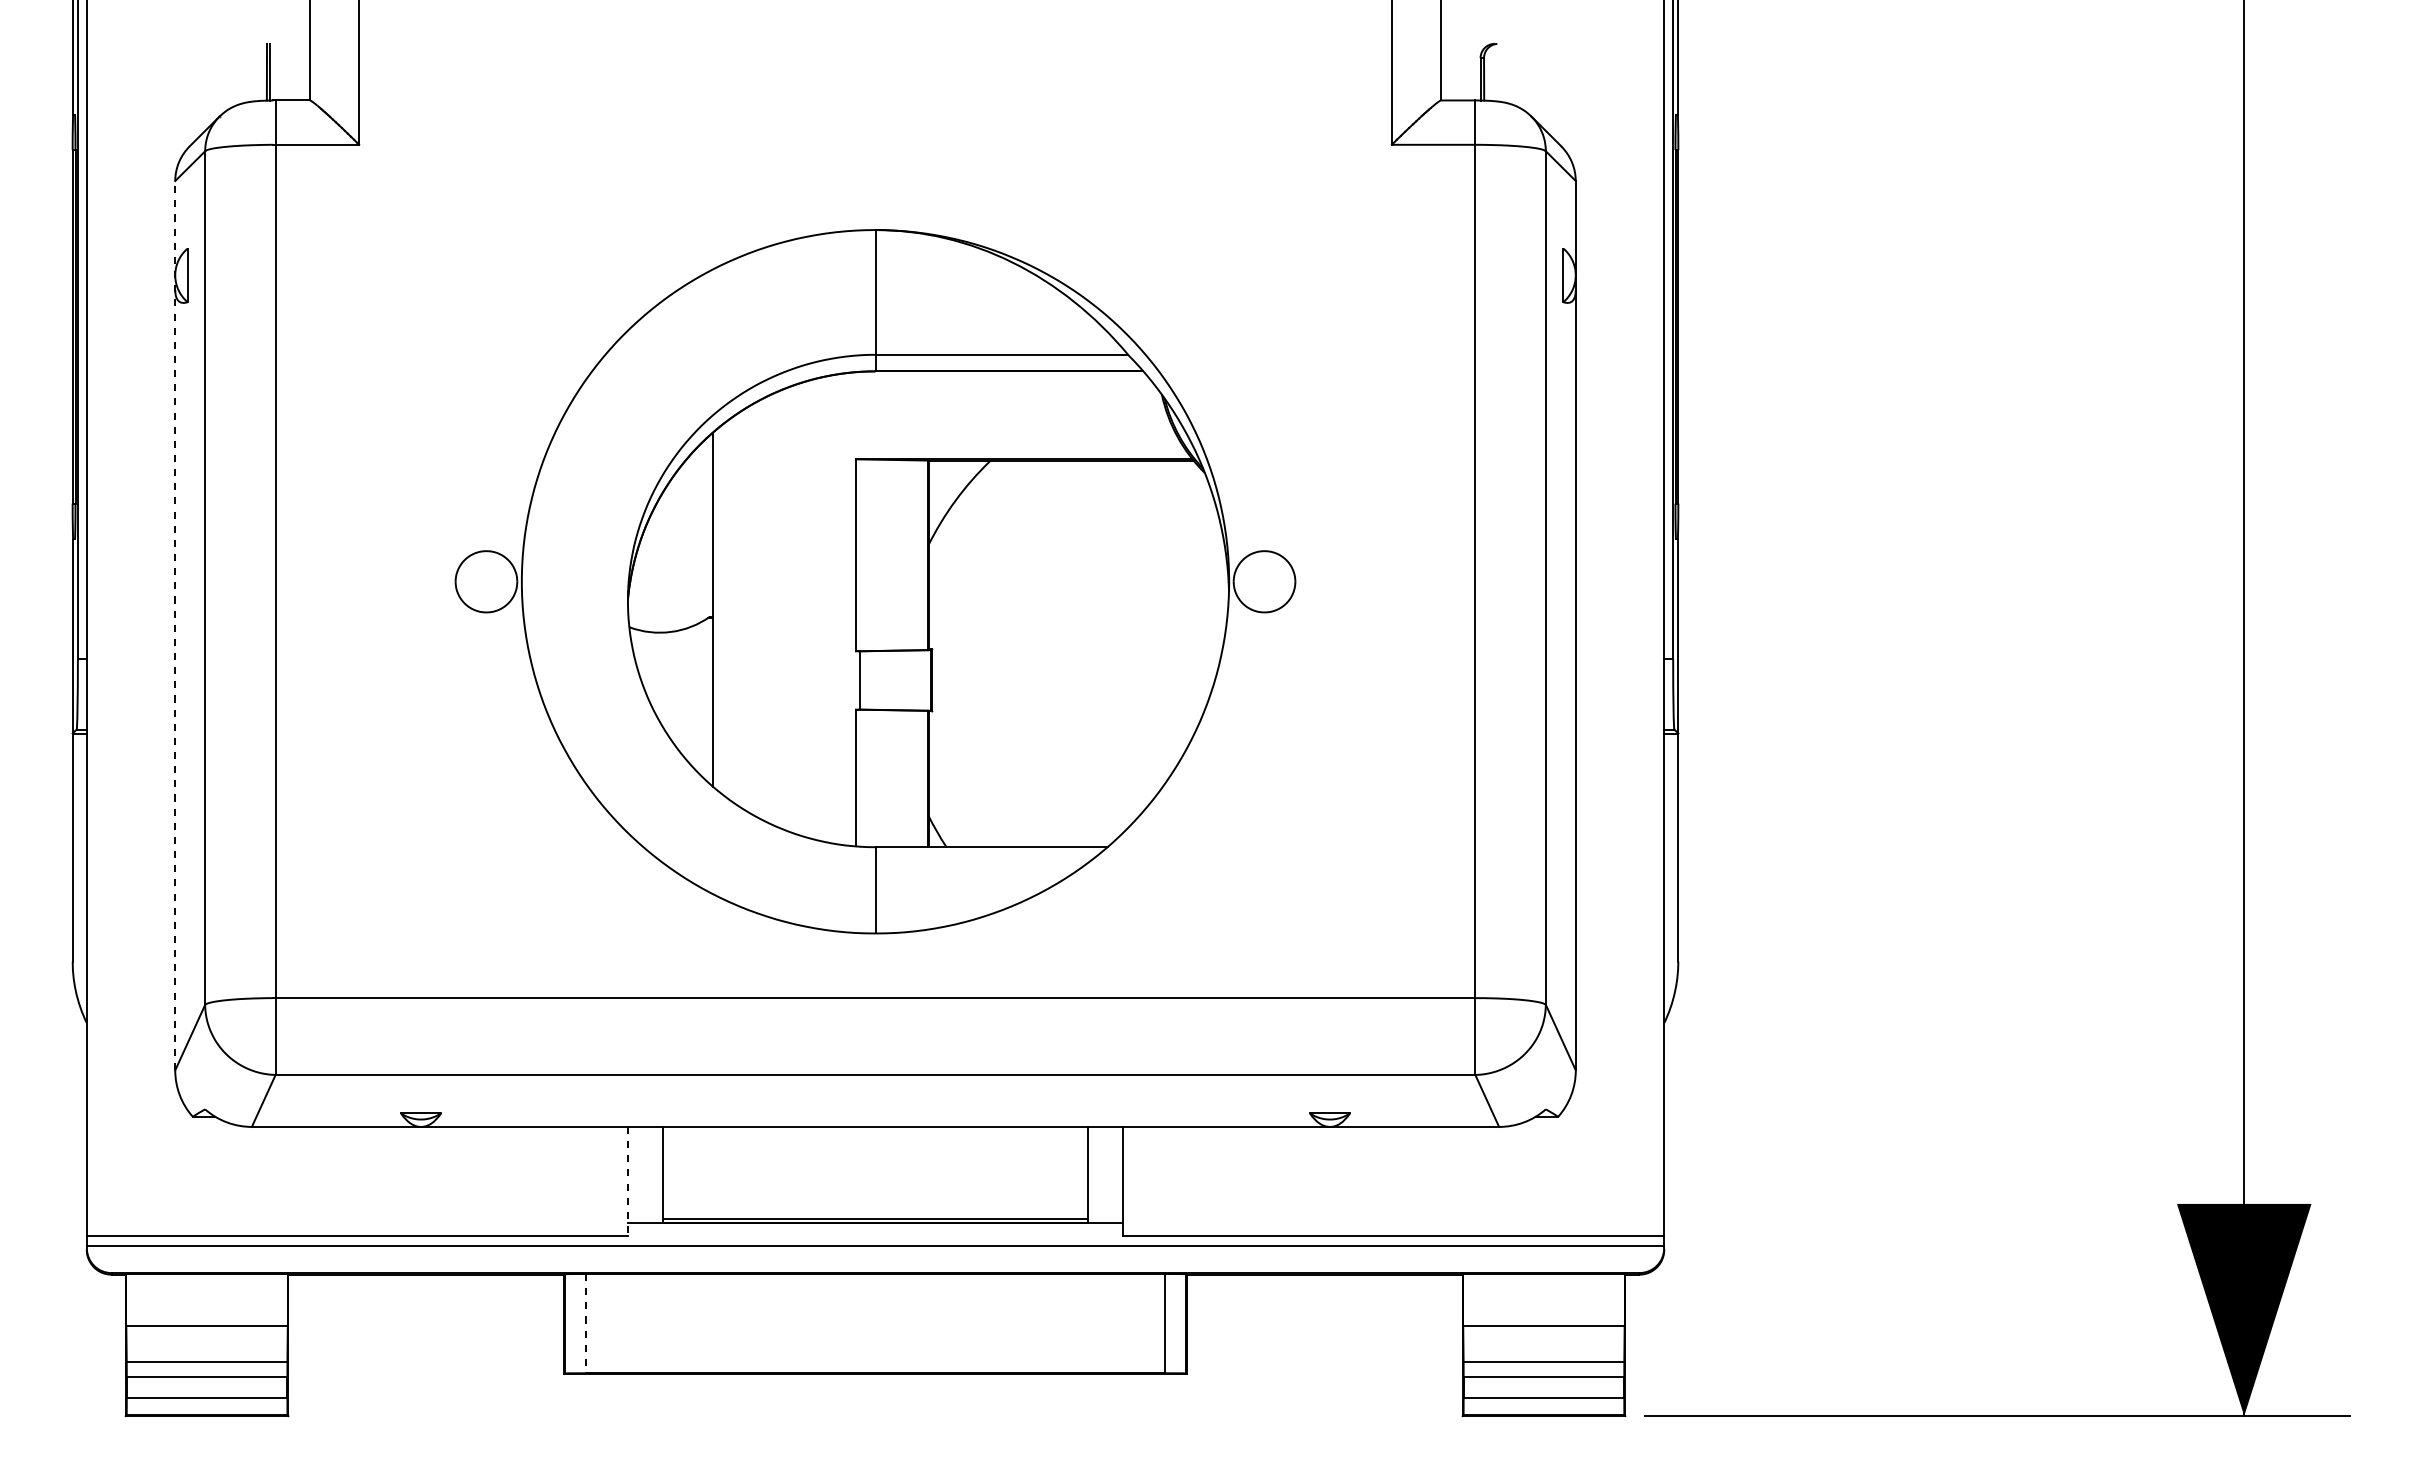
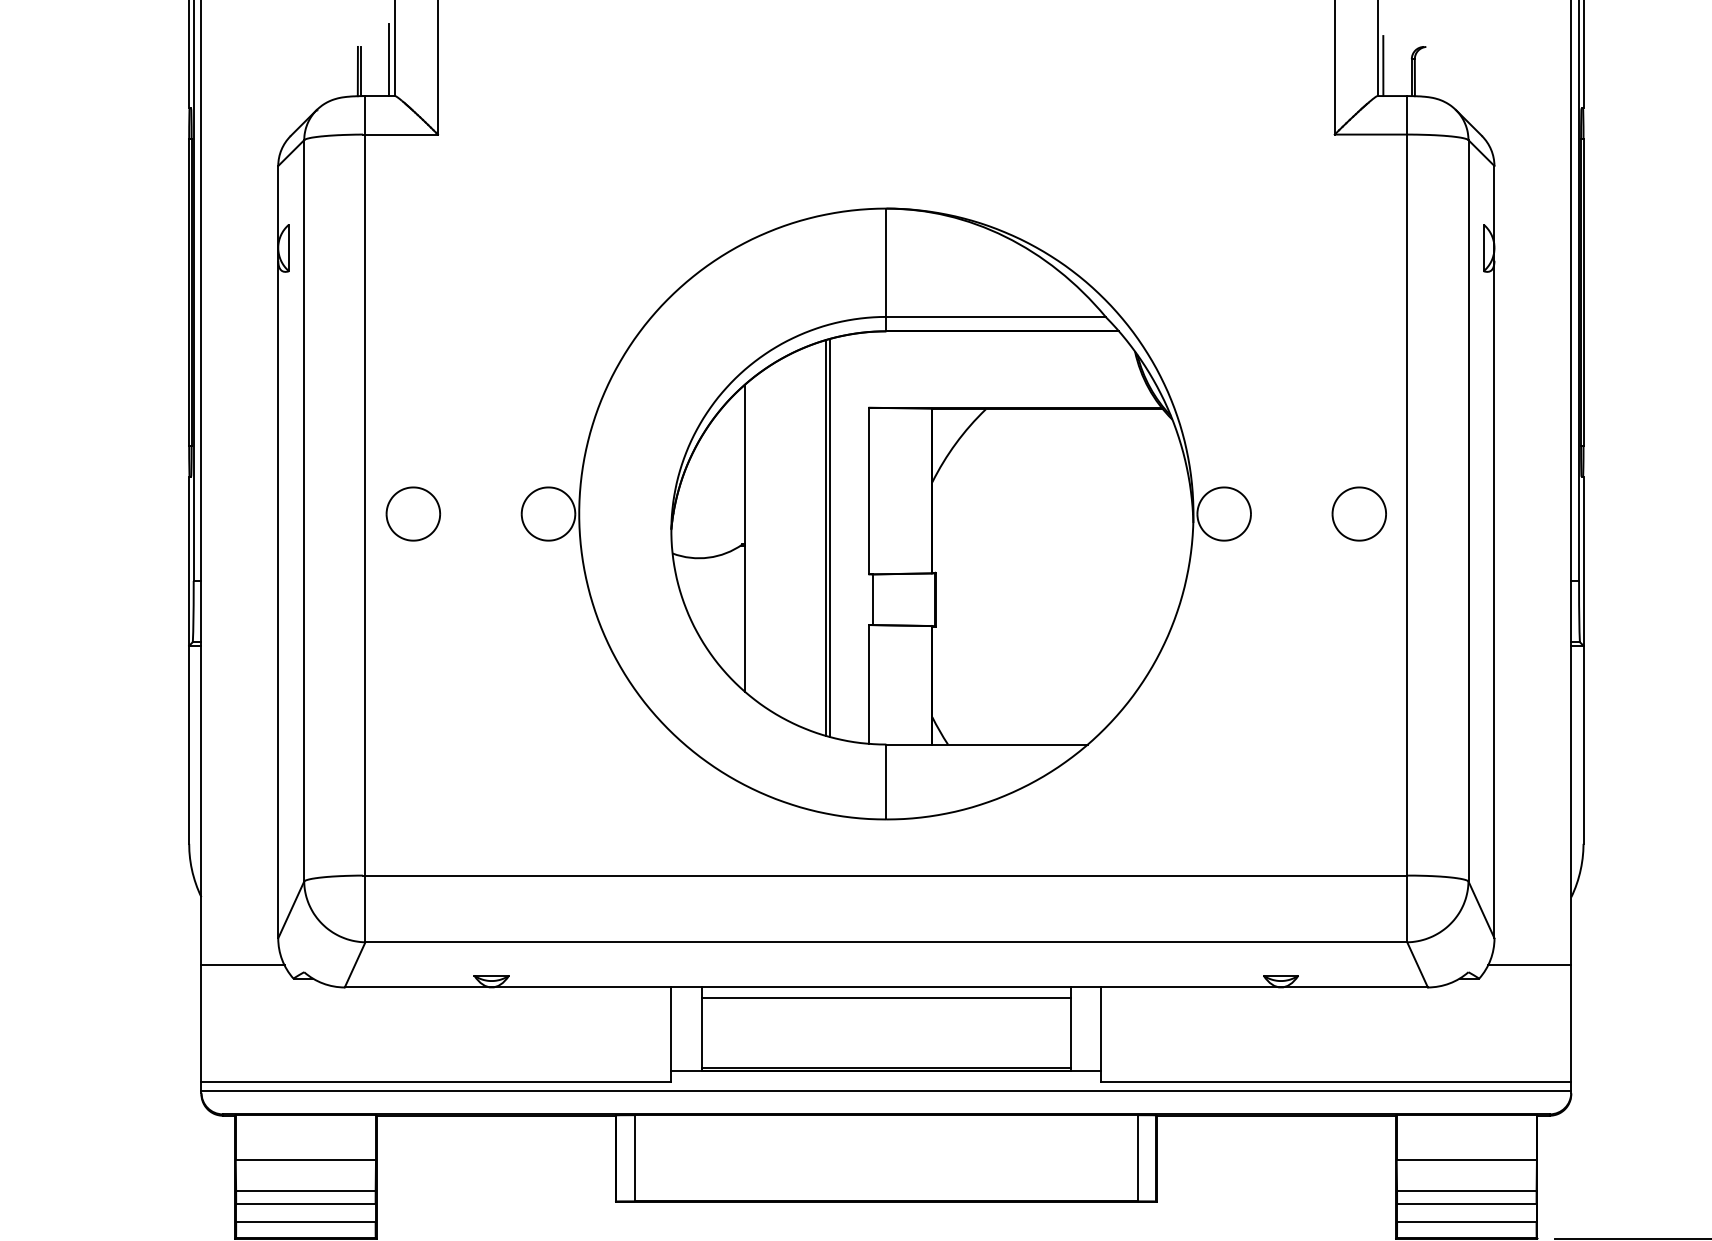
line: (303, 58) -> (389, 59), added
line: (1447, 65) -> (1383, 65), added
part: (330, 581) -> (413, 513), added
part: (1419, 581) -> (1358, 513), added
line: (805, 609) -> (825, 538), added
line: (811, 609) -> (830, 538), added
line: (175, 625) -> (278, 552), dashed -> solid
line: (134, 1101) -> (242, 965), added
line: (1616, 1101) -> (1529, 965), added
line: (875, 1138) -> (886, 997), added
line: (627, 1181) -> (670, 1034), dashed -> solid
line: (585, 1323) -> (634, 1158), dashed -> solid

